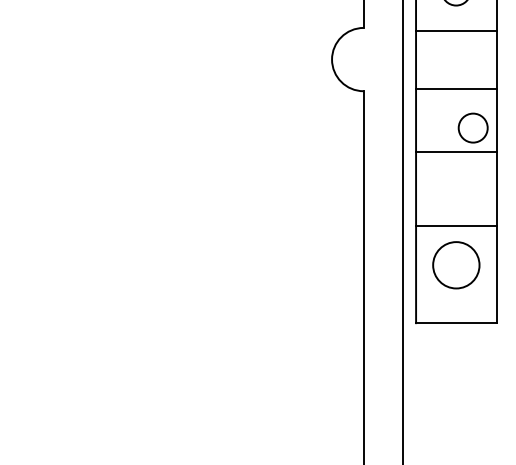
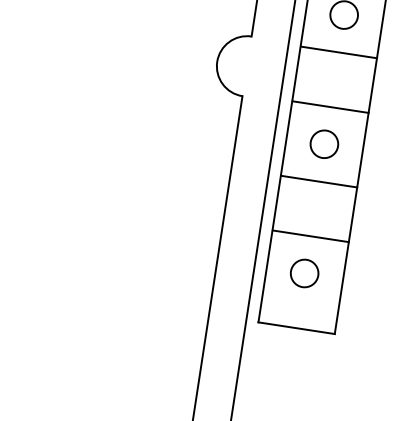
circle: (472, 127) -> (323, 143), moved
line: (456, 151) -> (318, 181), moved
circle: (455, 264) -> (304, 272), size x0.62

